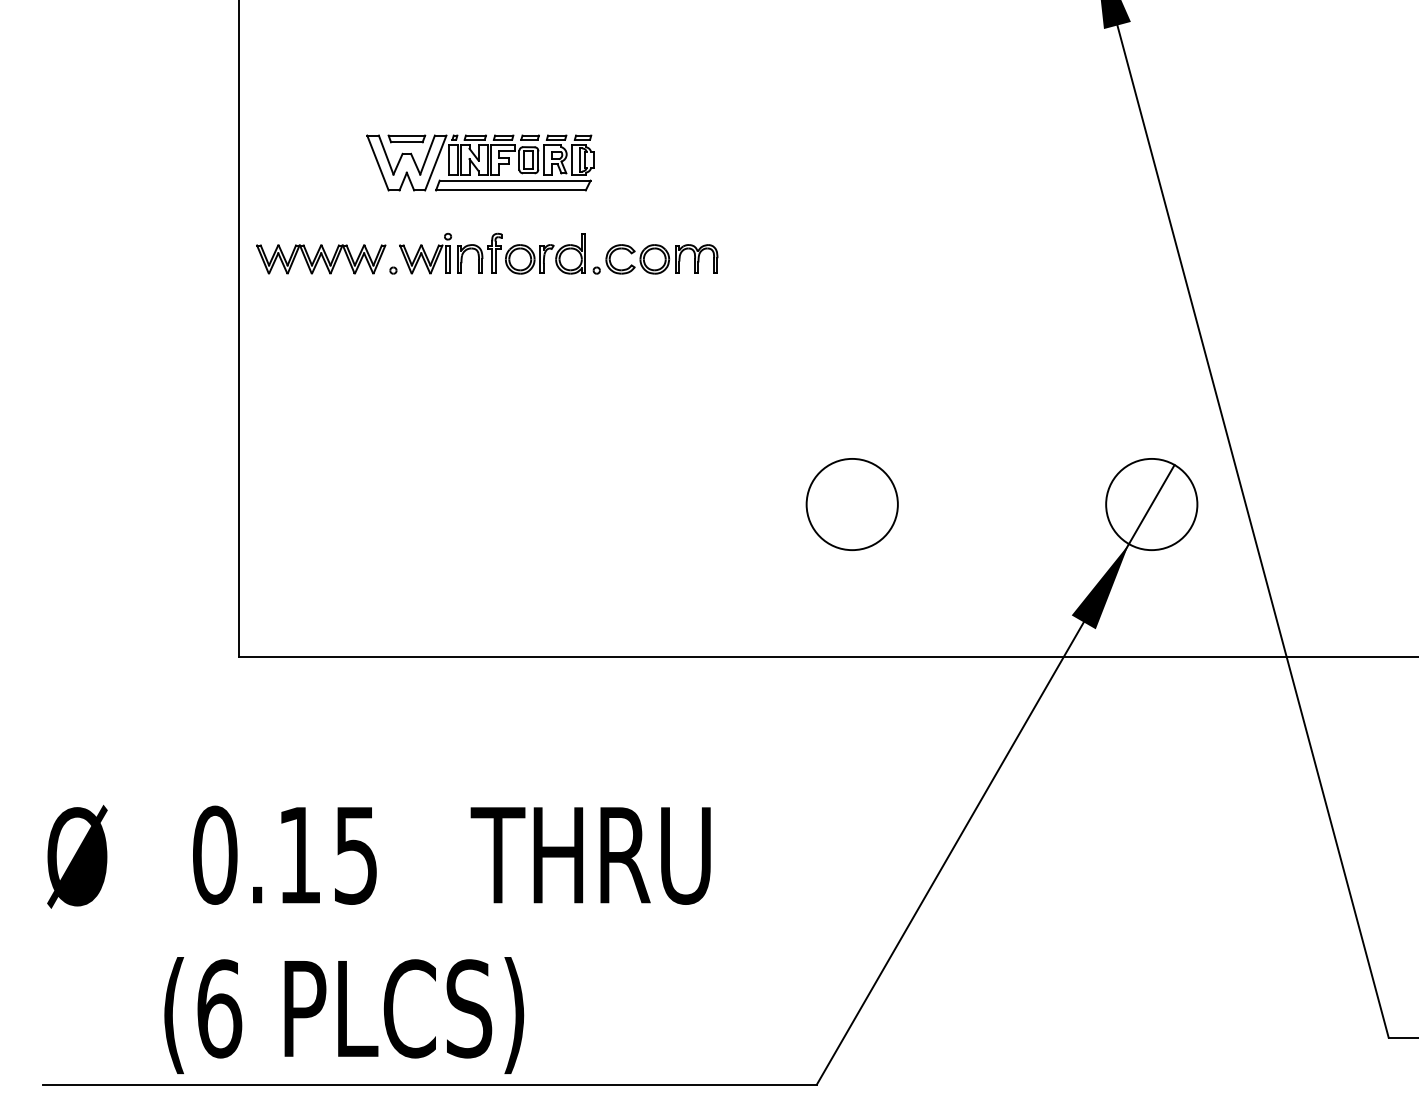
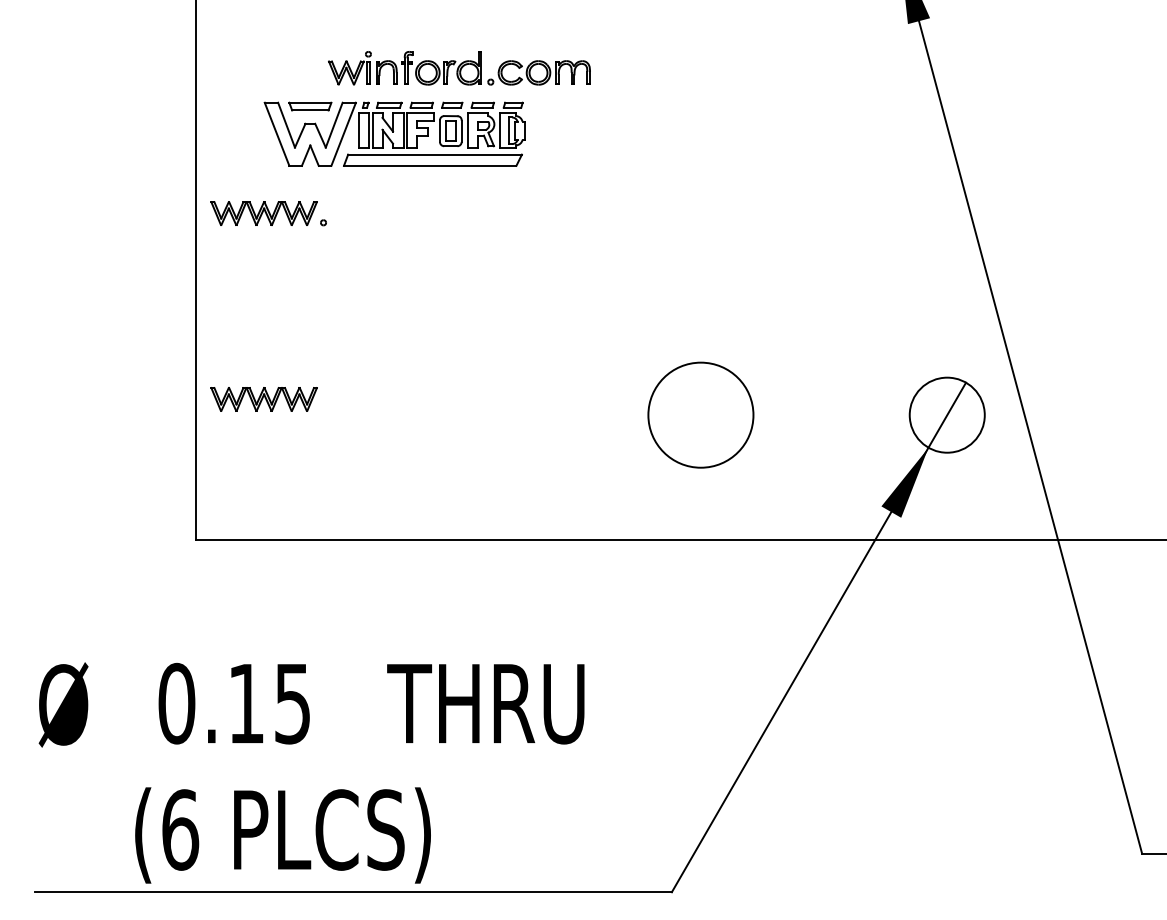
part: (480, 162) -> (395, 133), size x1.4
part: (558, 253) -> (459, 68), moved
part: (321, 485) -> (264, 399), added
circle: (851, 504) -> (700, 415), size x1.4

